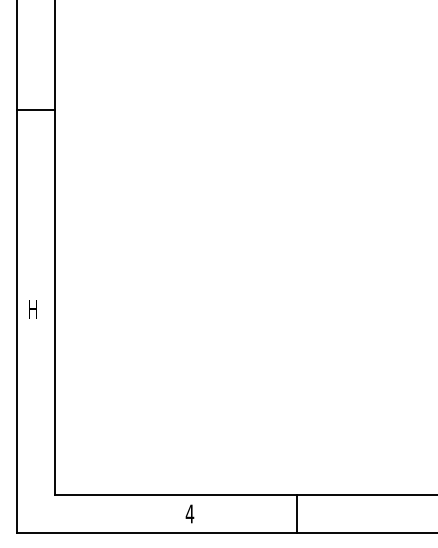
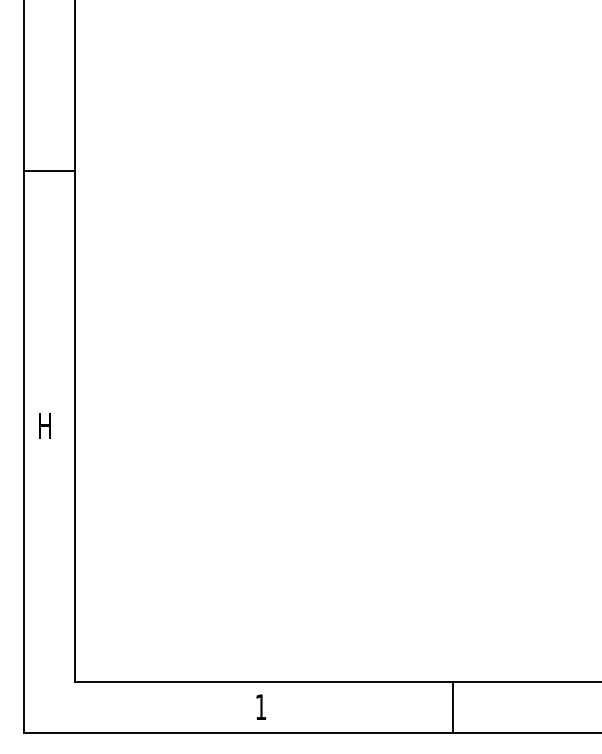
line: (35, 110) -> (48, 170), moved
text: (189, 513) -> (260, 706), 4 -> 1
line: (297, 513) -> (452, 706), moved

